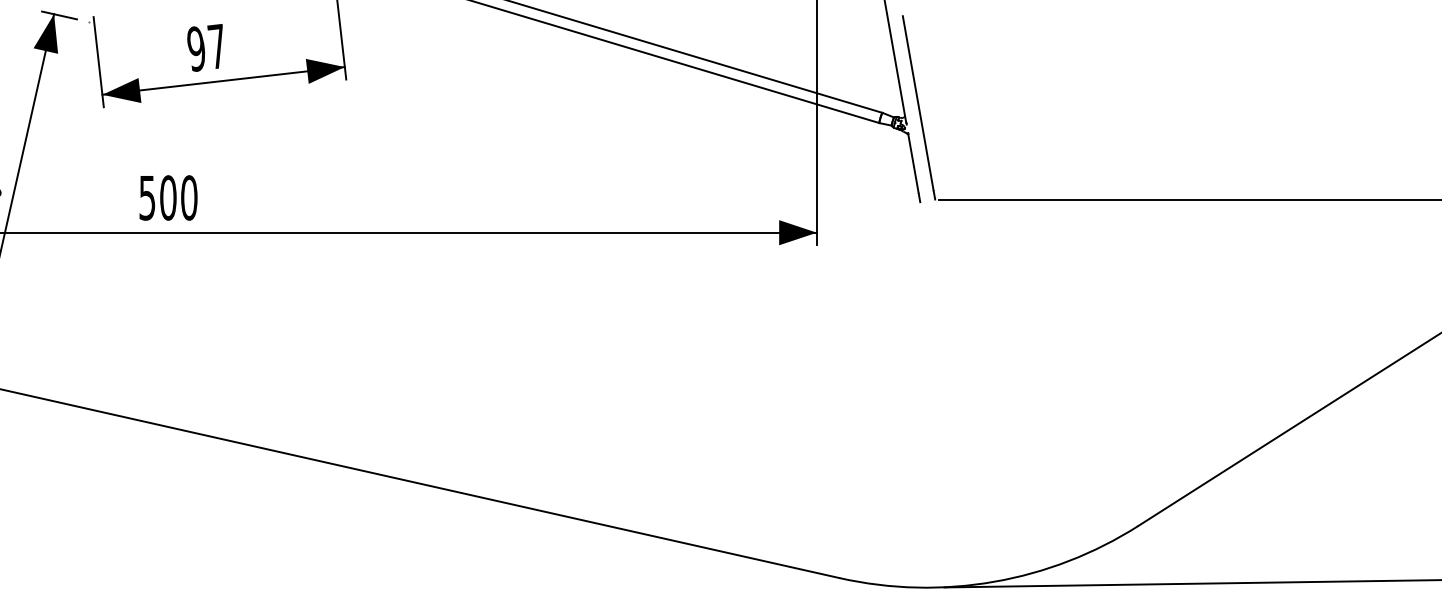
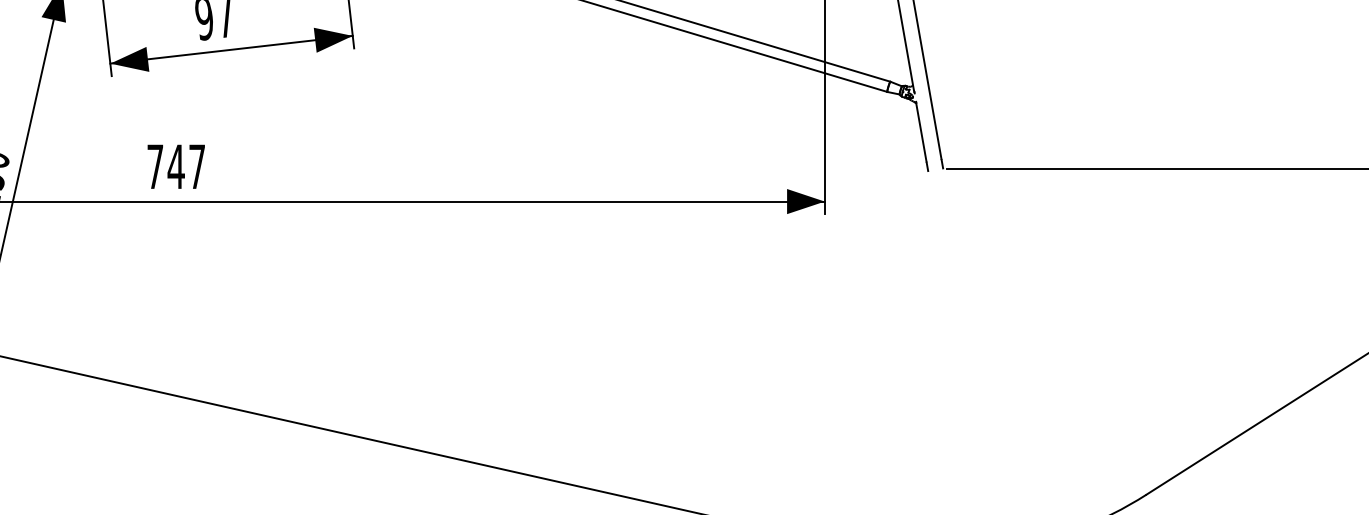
text: (168, 197) -> (176, 166), 500 -> 747

